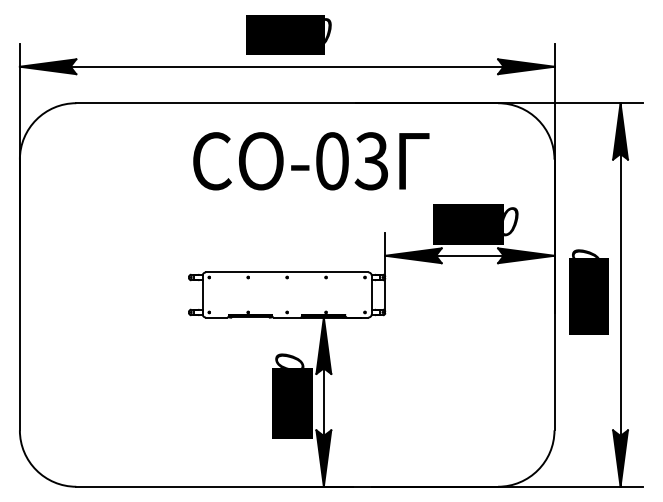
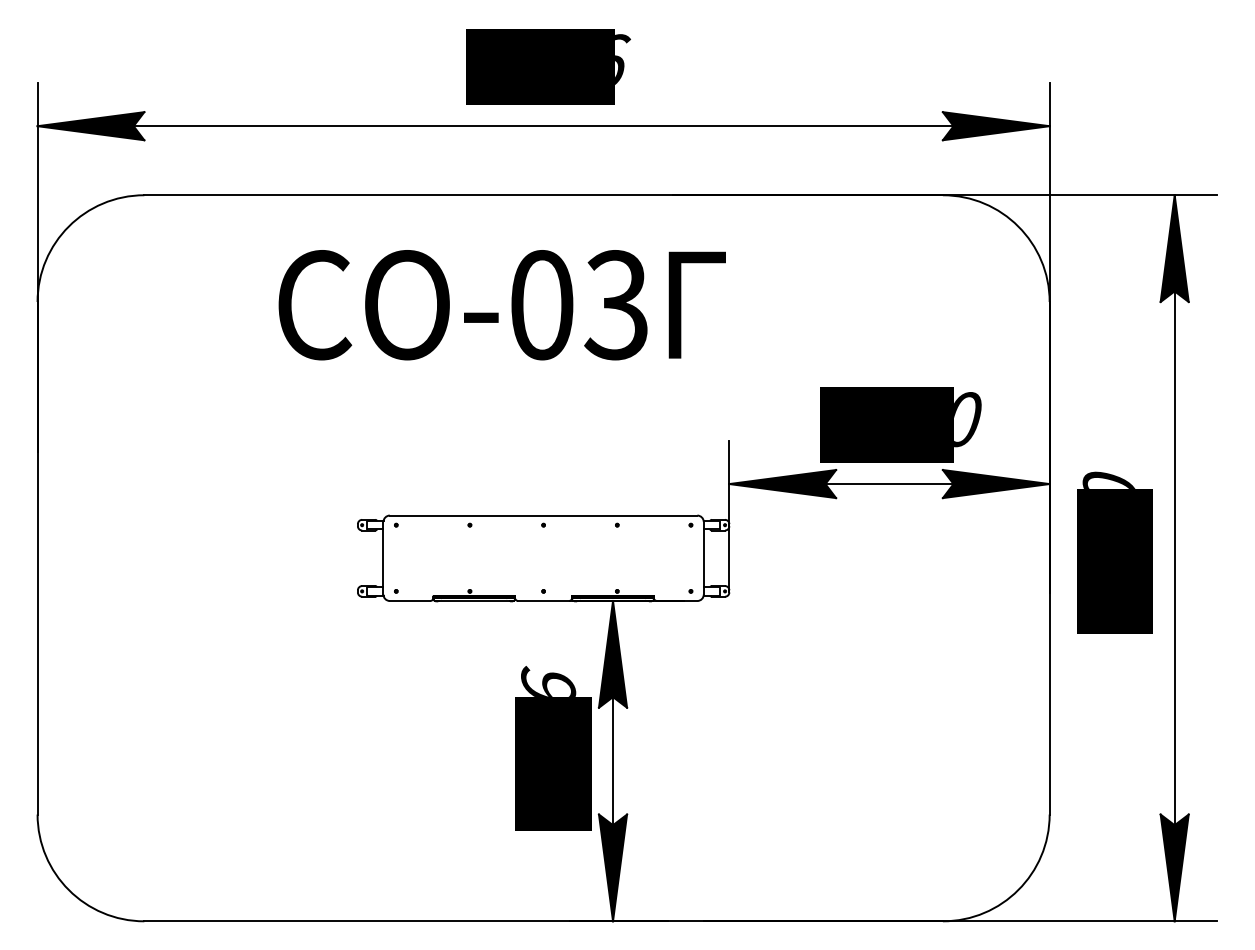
text: (329, 31) -> (623, 59), 4740 -> 5296
text: (311, 161) -> (502, 305), moved
text: (289, 359) -> (547, 680), 1500 -> 1506

